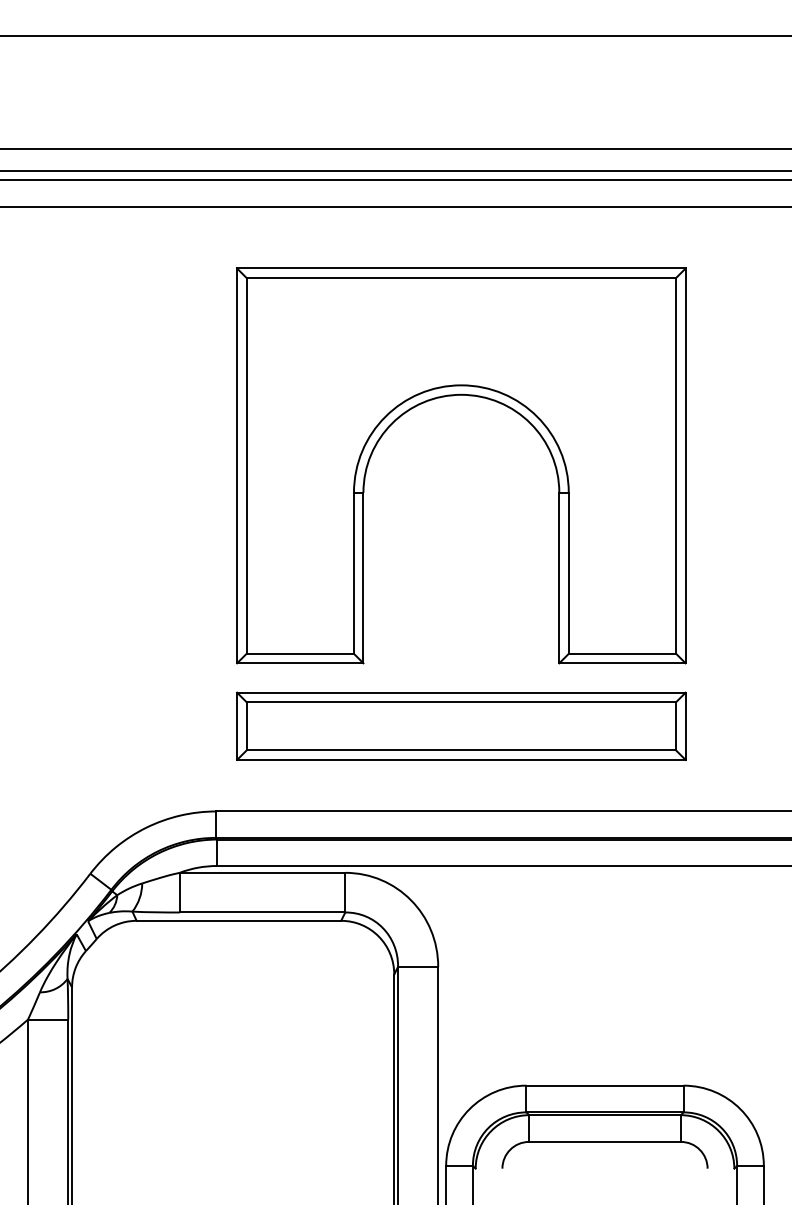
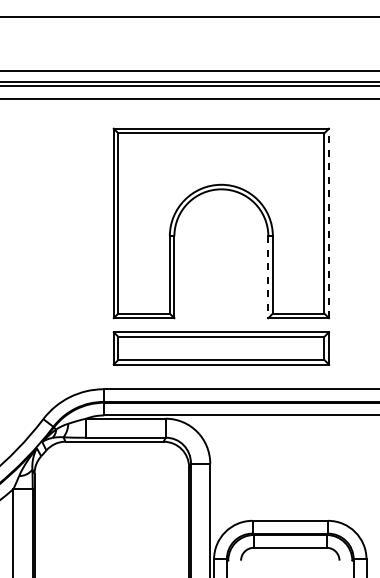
line: (684, 465) -> (328, 223), solid -> dashed
line: (559, 578) -> (268, 277), solid -> dashed

